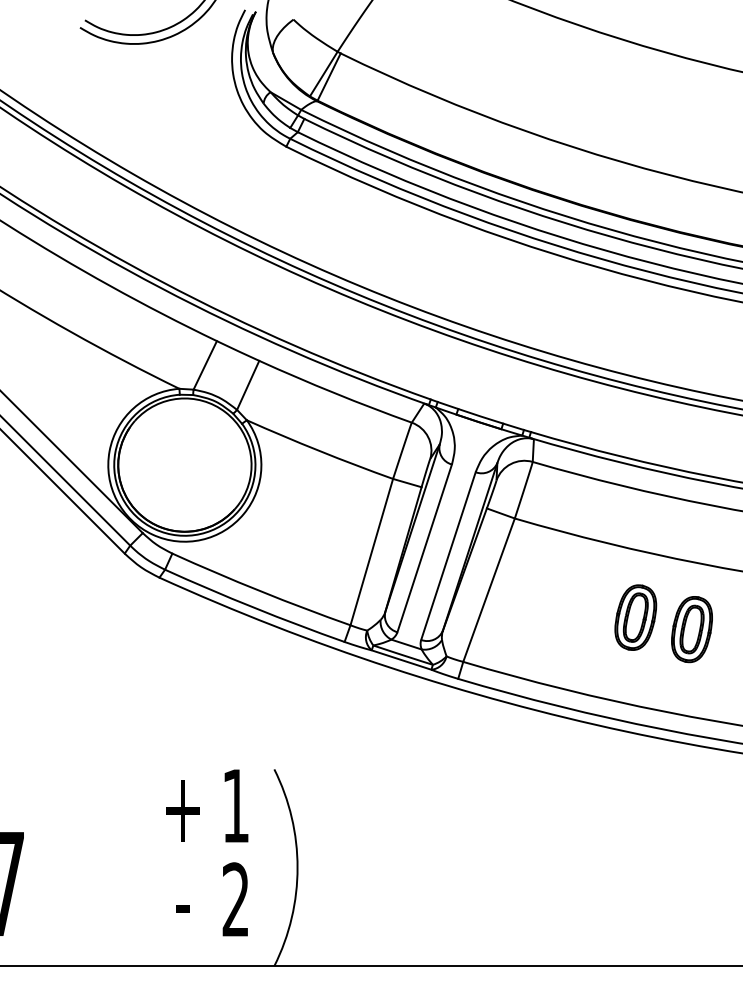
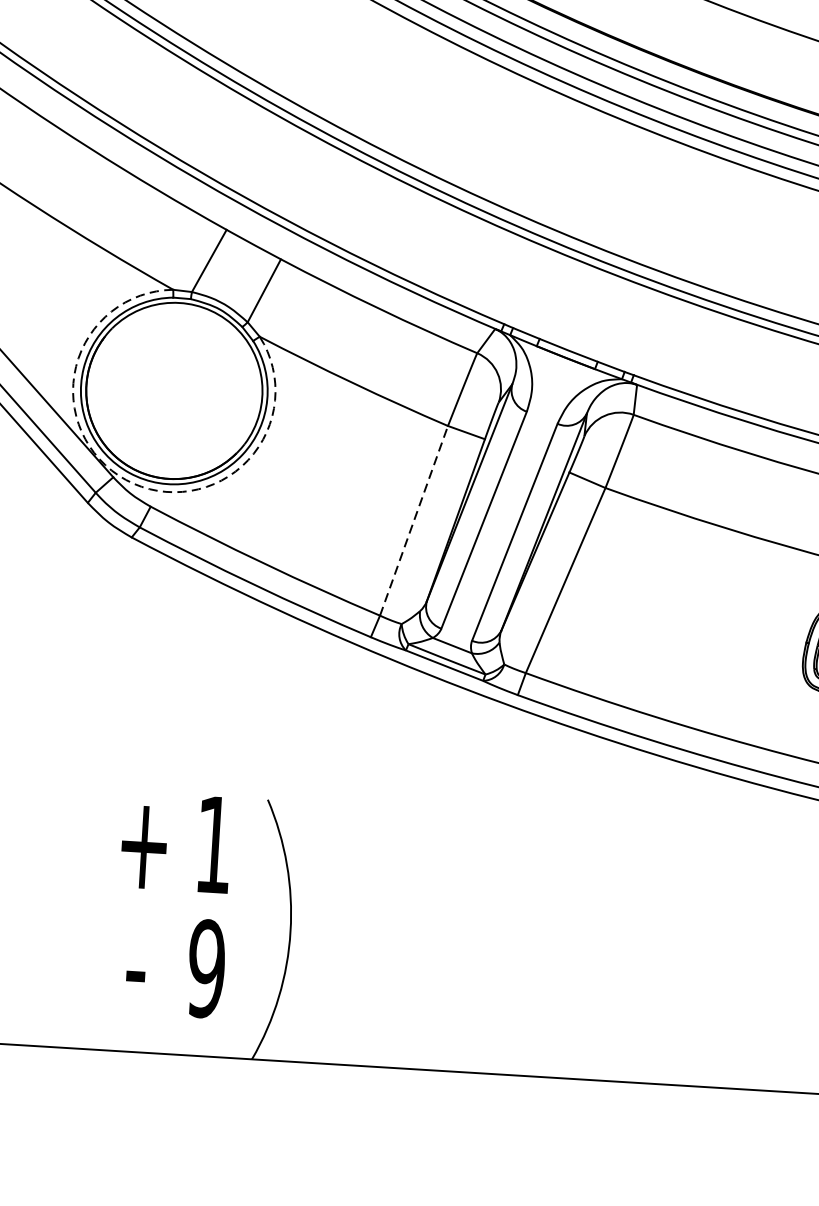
arc: (152, 534) -> (126, 479), solid -> dashed
line: (371, 551) -> (413, 519), solid -> dashed
part: (635, 617) -> (756, 628), removed
text: (235, 899) -> (206, 968), 2 -> 9

